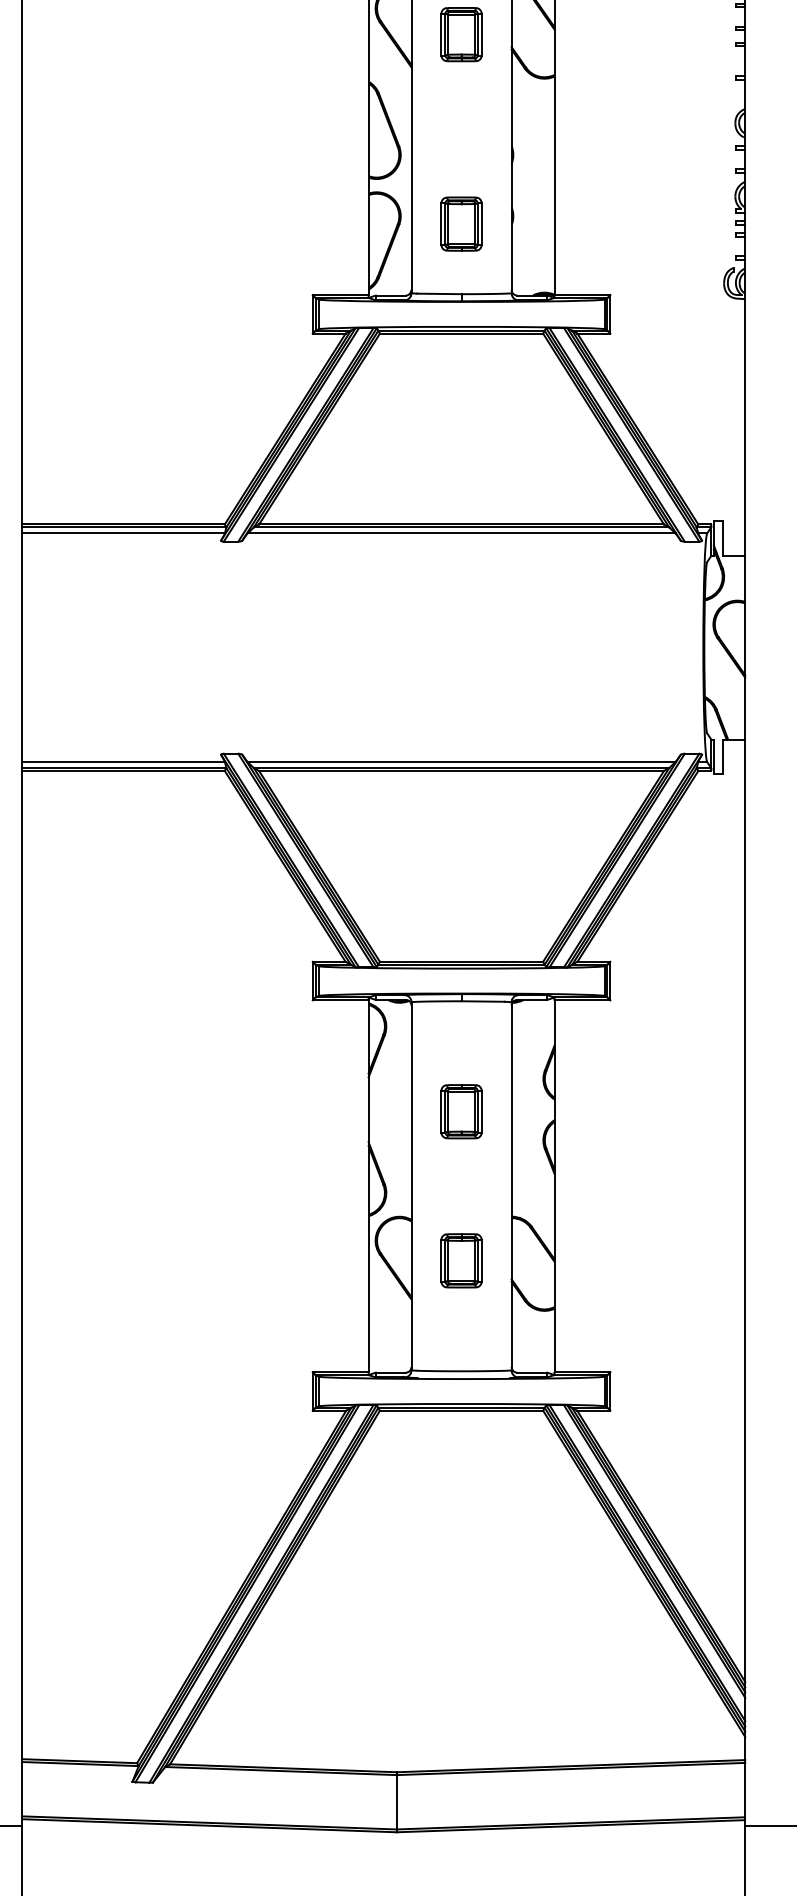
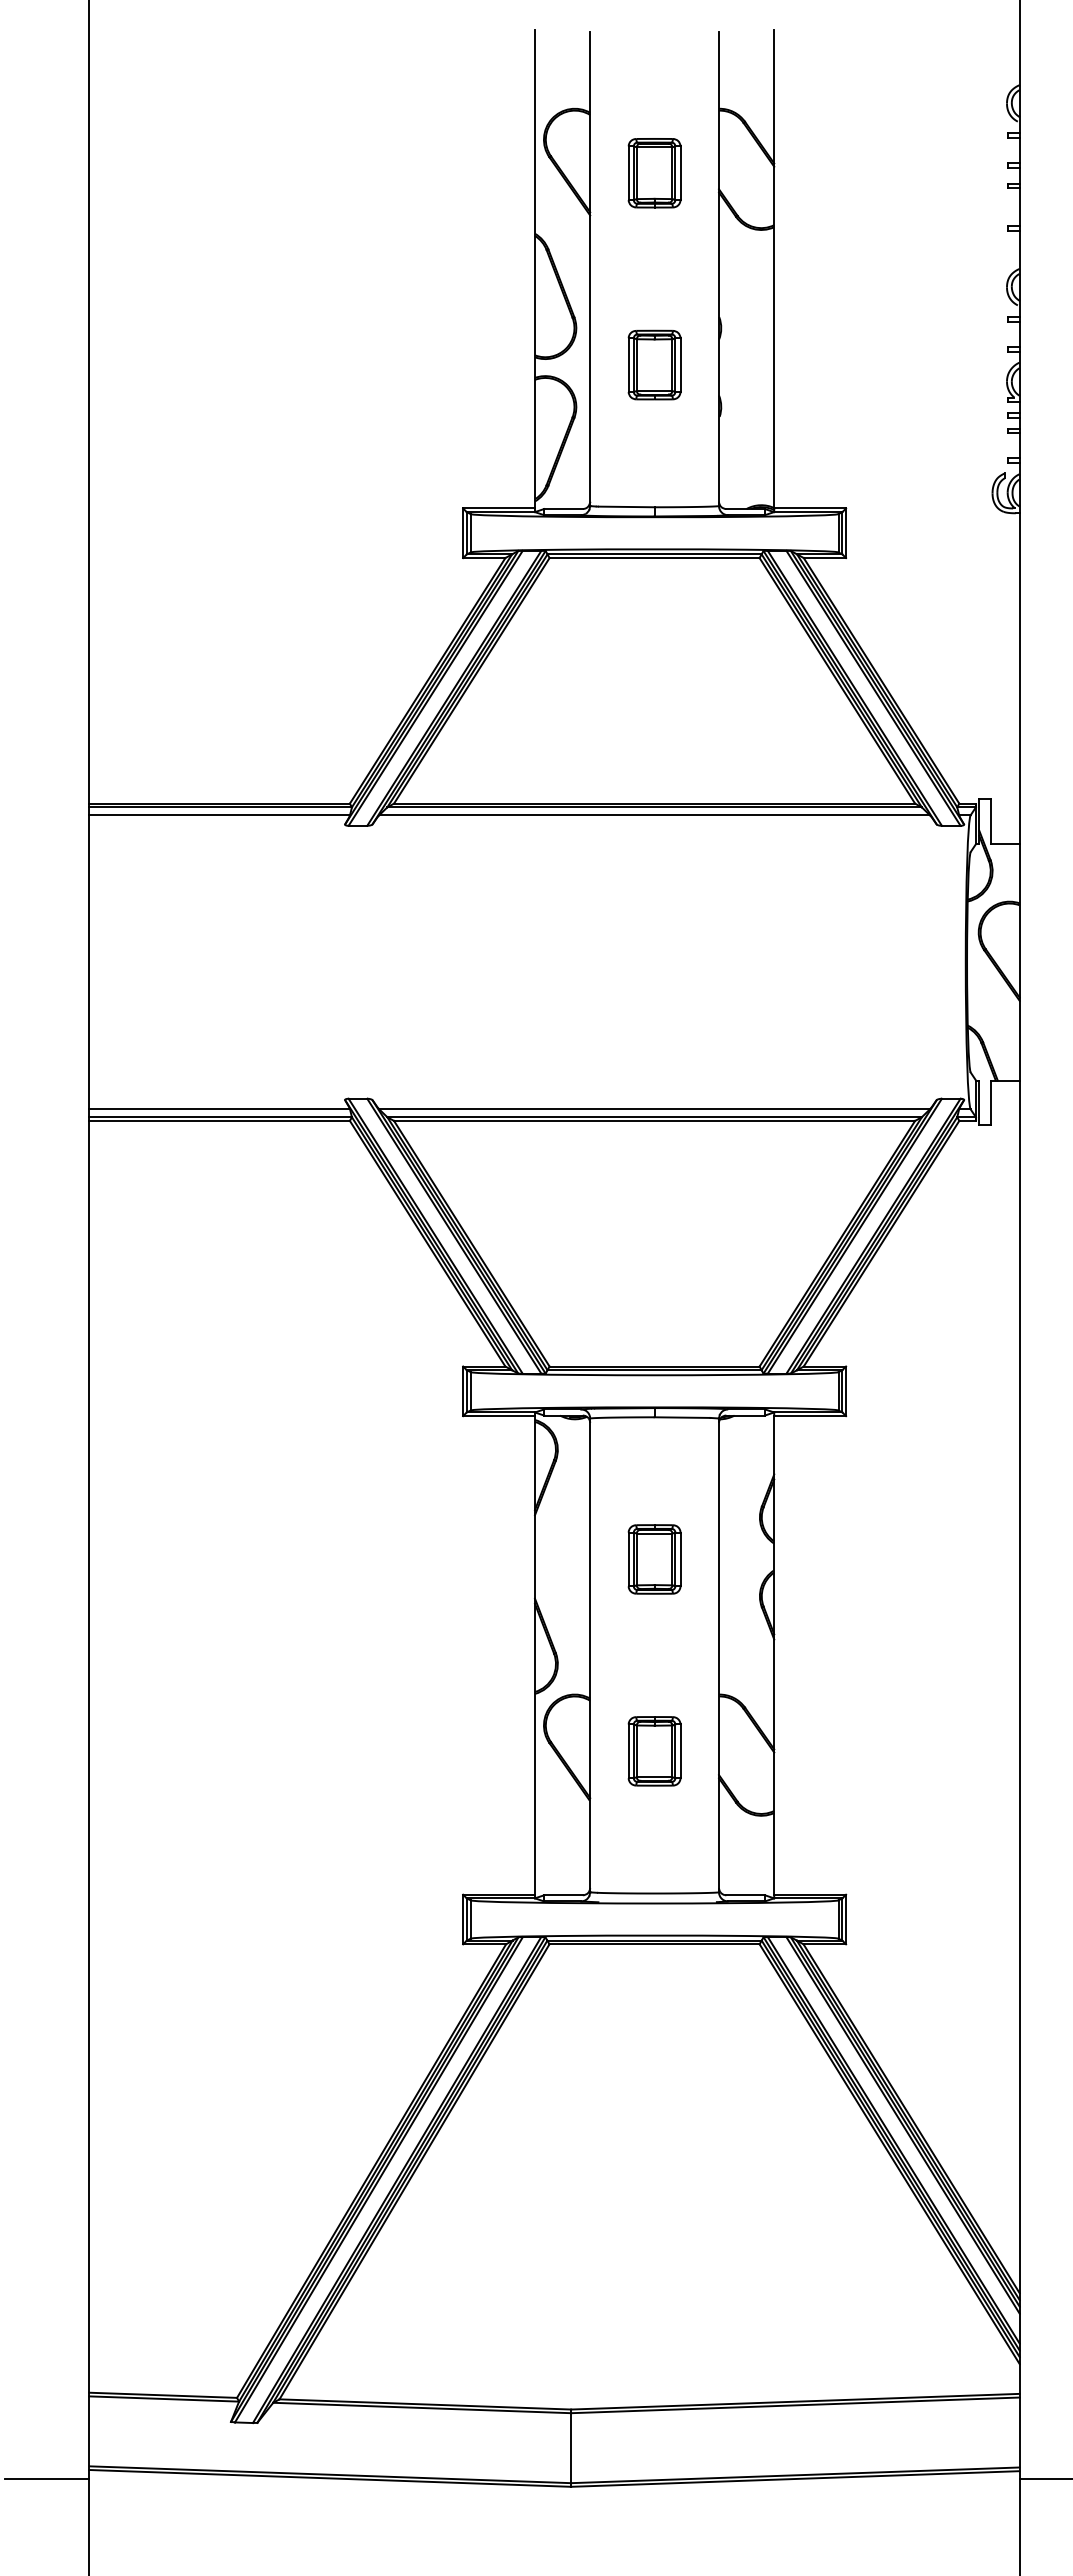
part: (461, 223) -> (654, 364), moved

